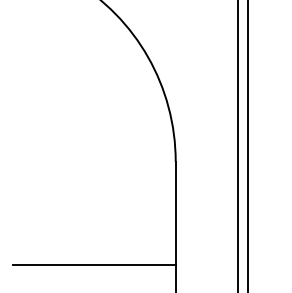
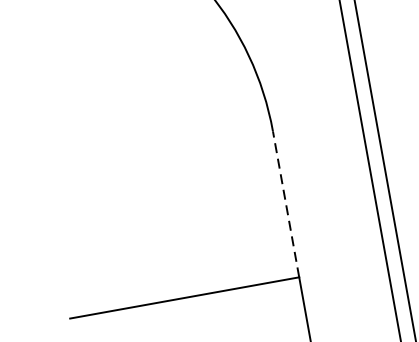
line: (175, 213) -> (285, 204), solid -> dashed

